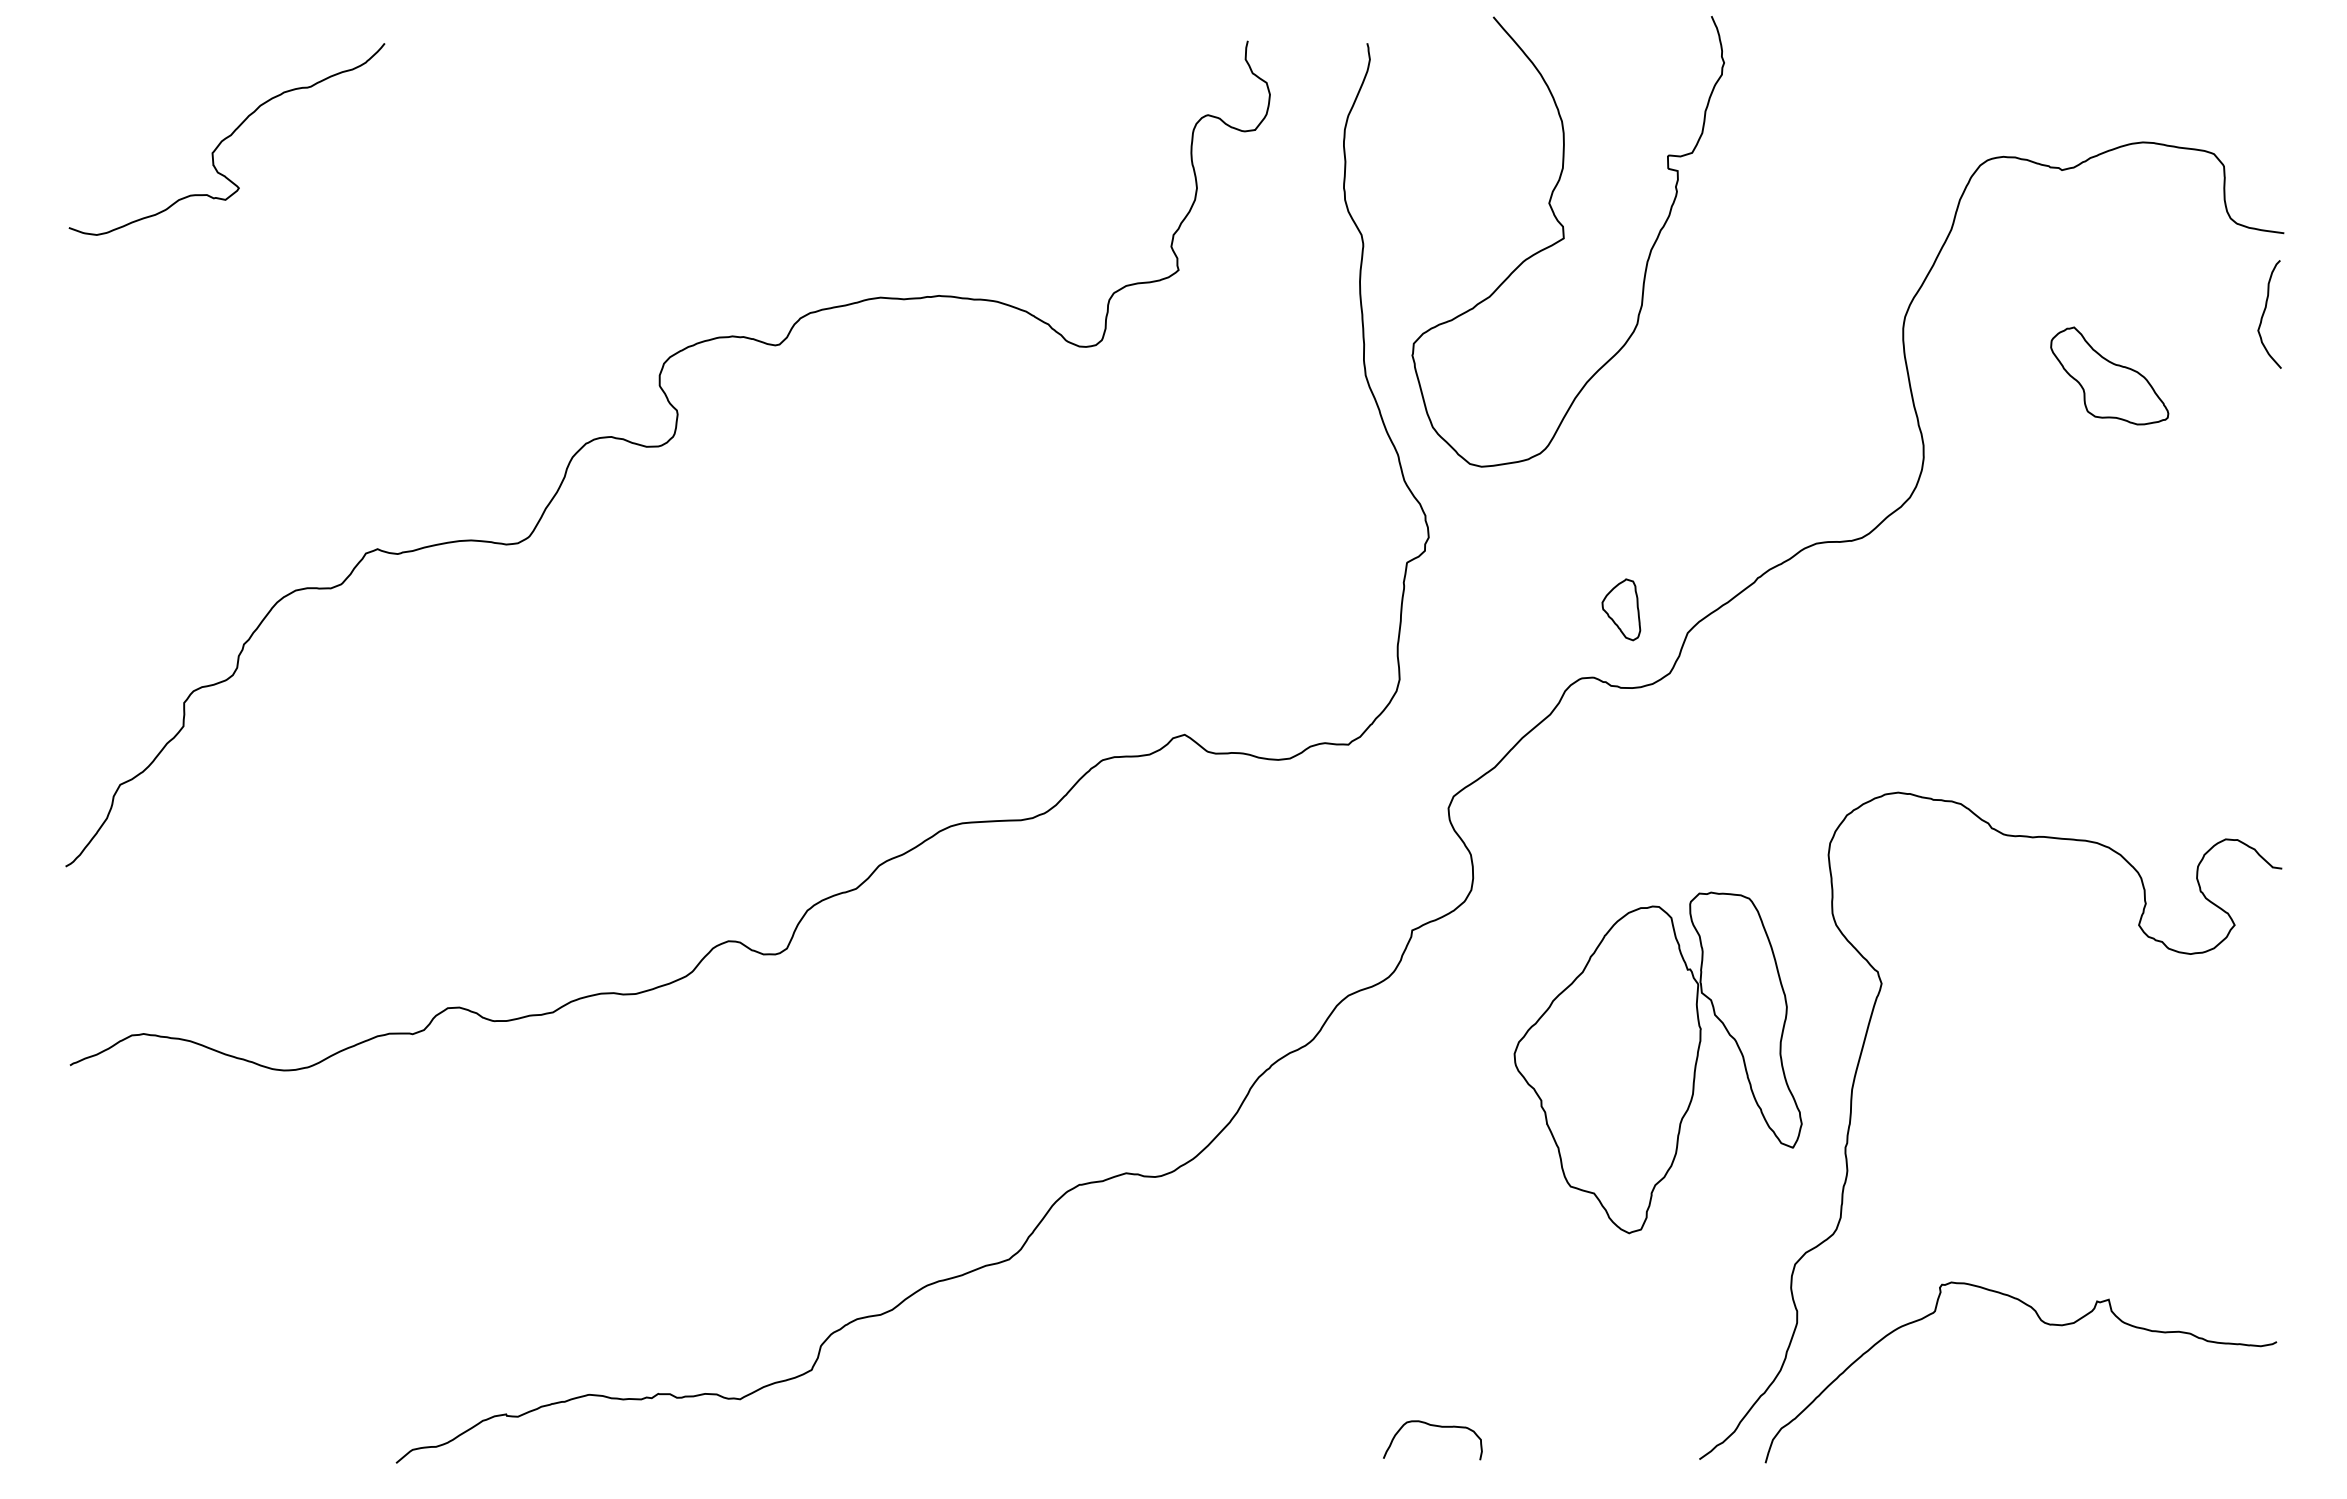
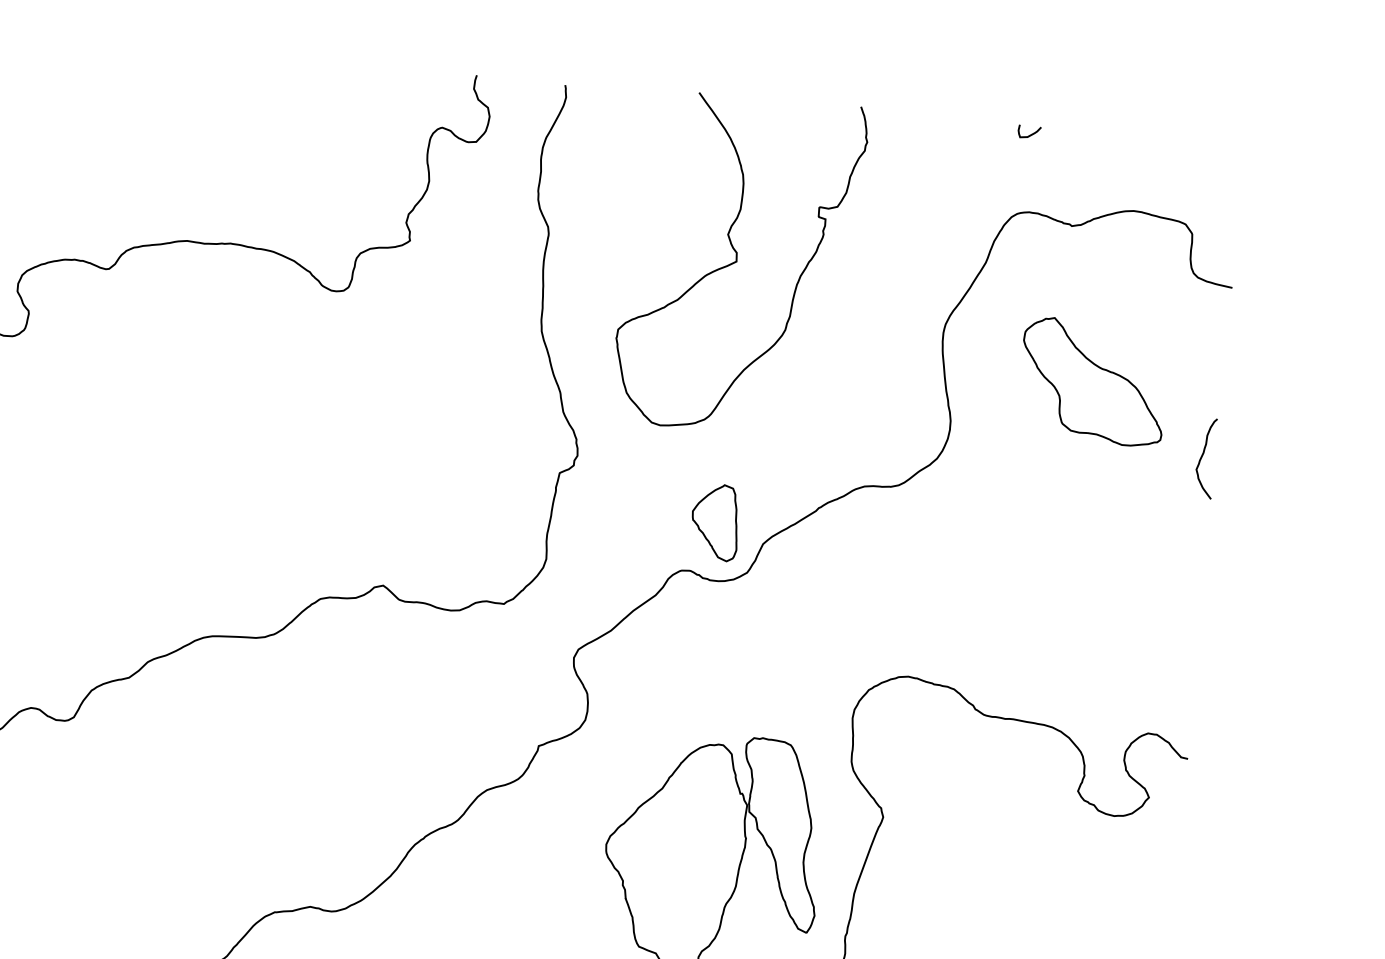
curve: (1995, 52) -> (1030, 134), added
curve: (1564, 239) -> (736, 262), moved
curve: (2265, 311) -> (1203, 455), moved
part: (2109, 375) -> (1093, 381), size x1.67
part: (1621, 609) -> (715, 522), size x1.67

